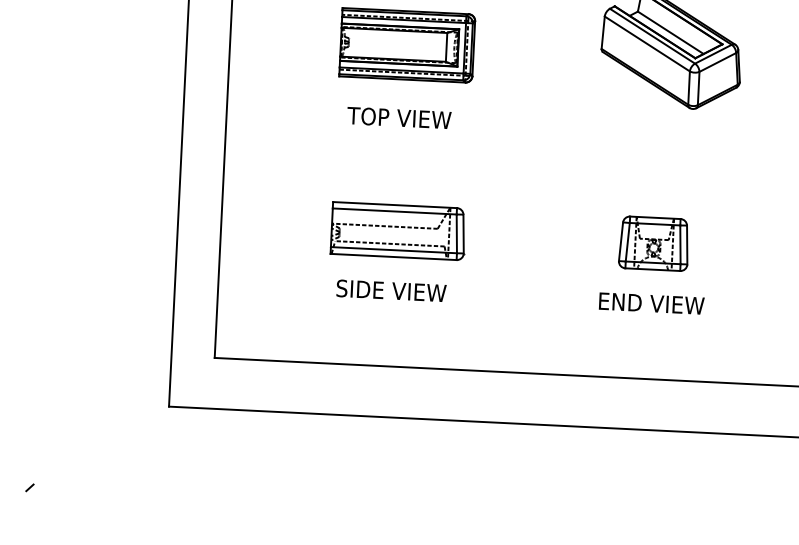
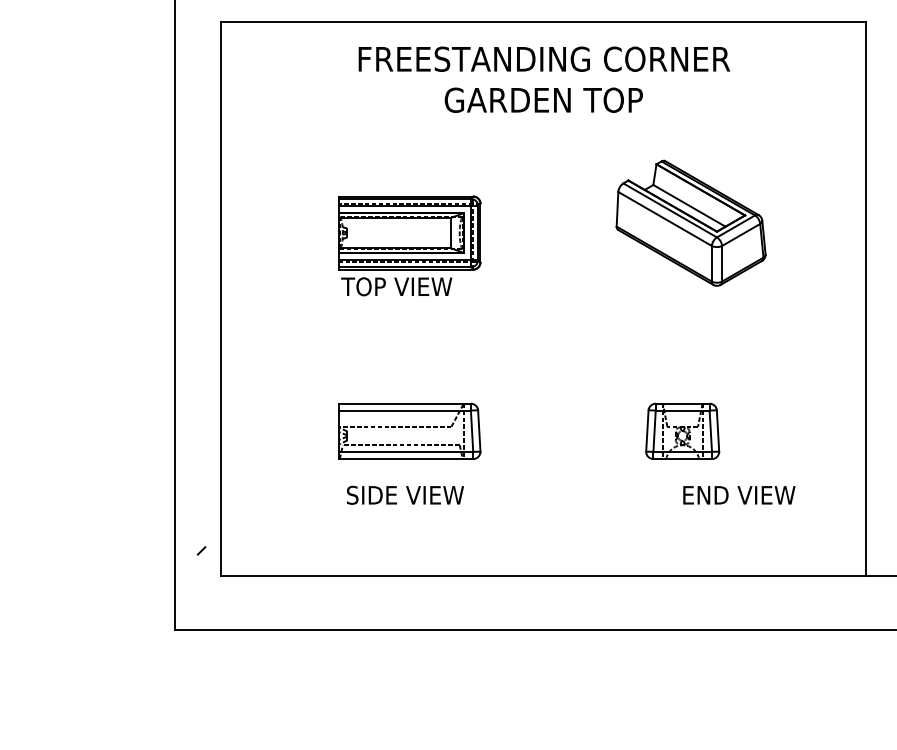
text: (399, 117) -> (396, 286), moved
text: (651, 303) -> (739, 495), moved
line: (29, 487) -> (201, 550), moved

